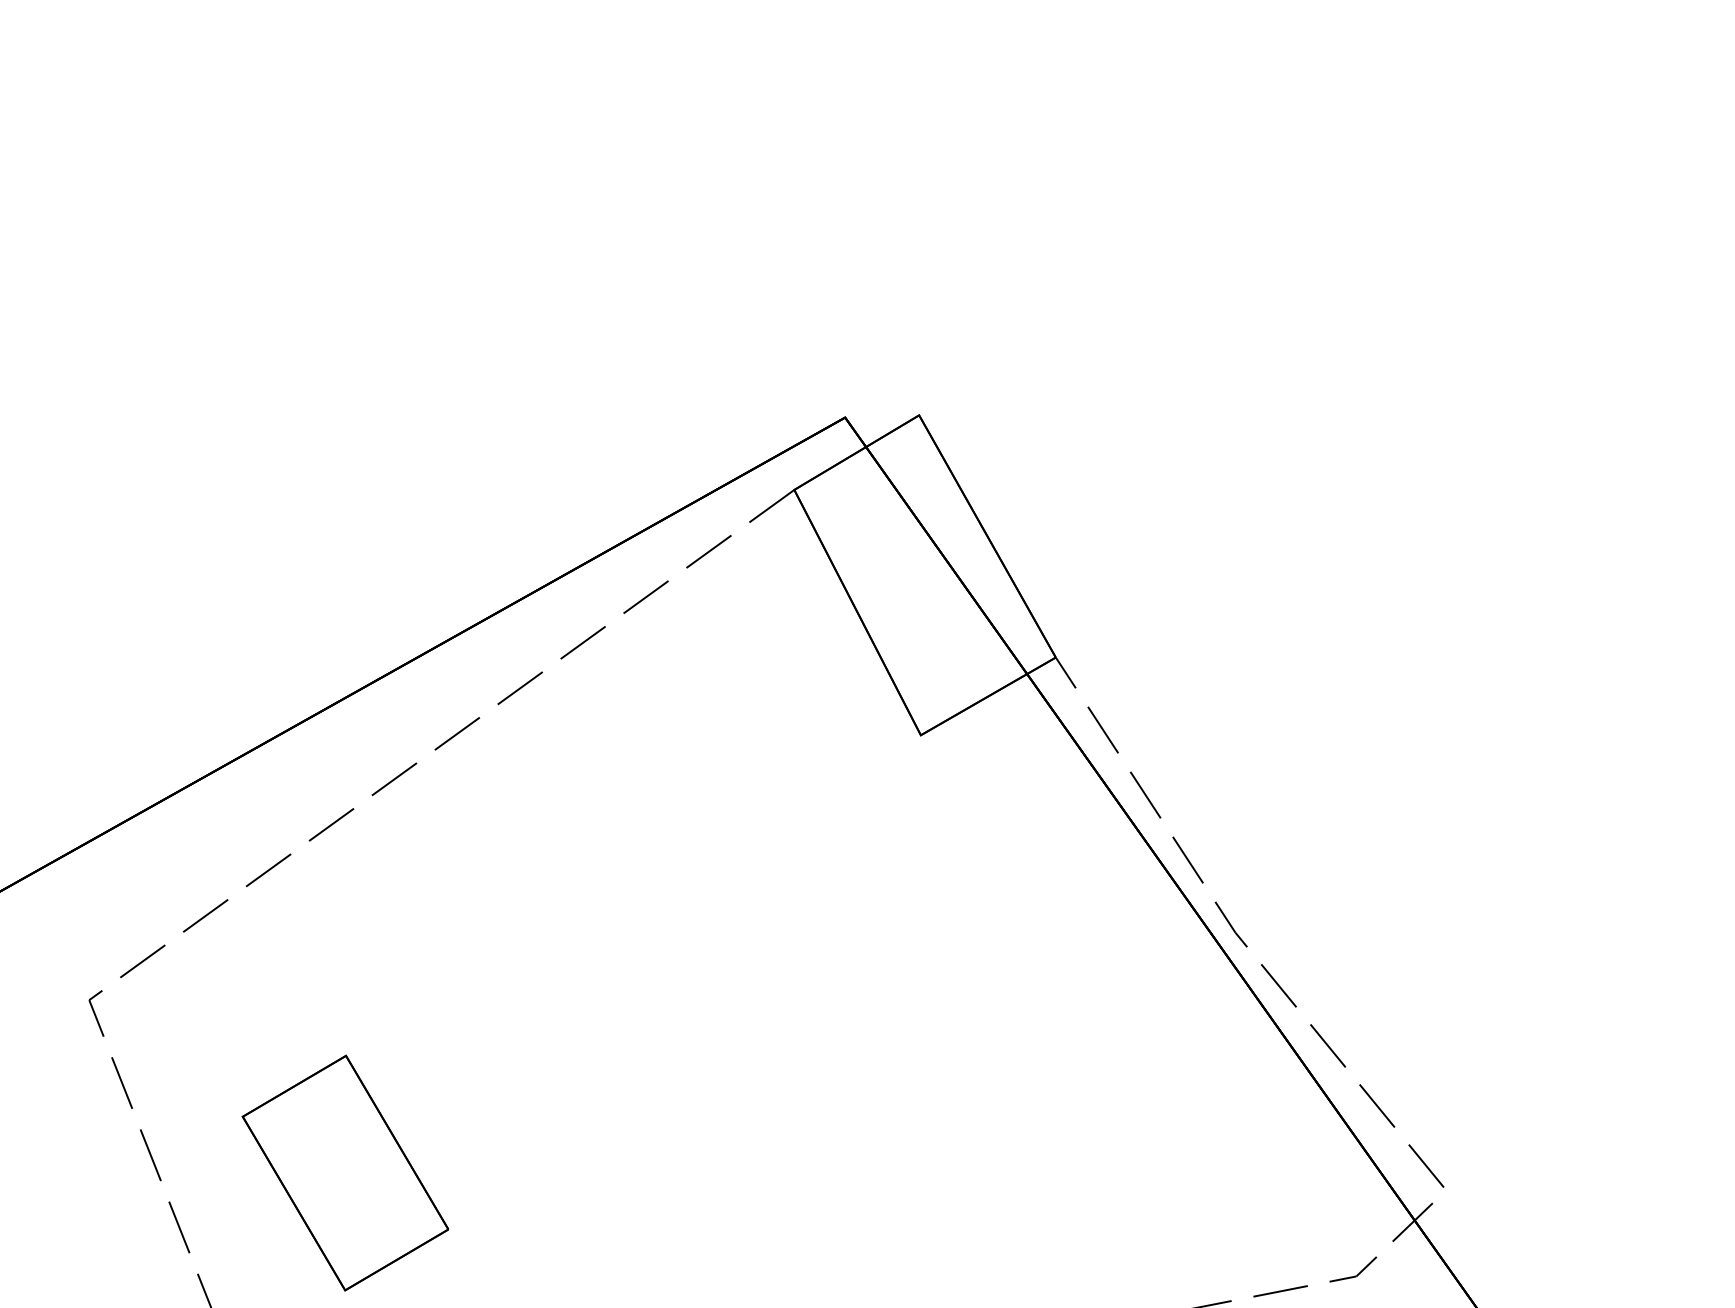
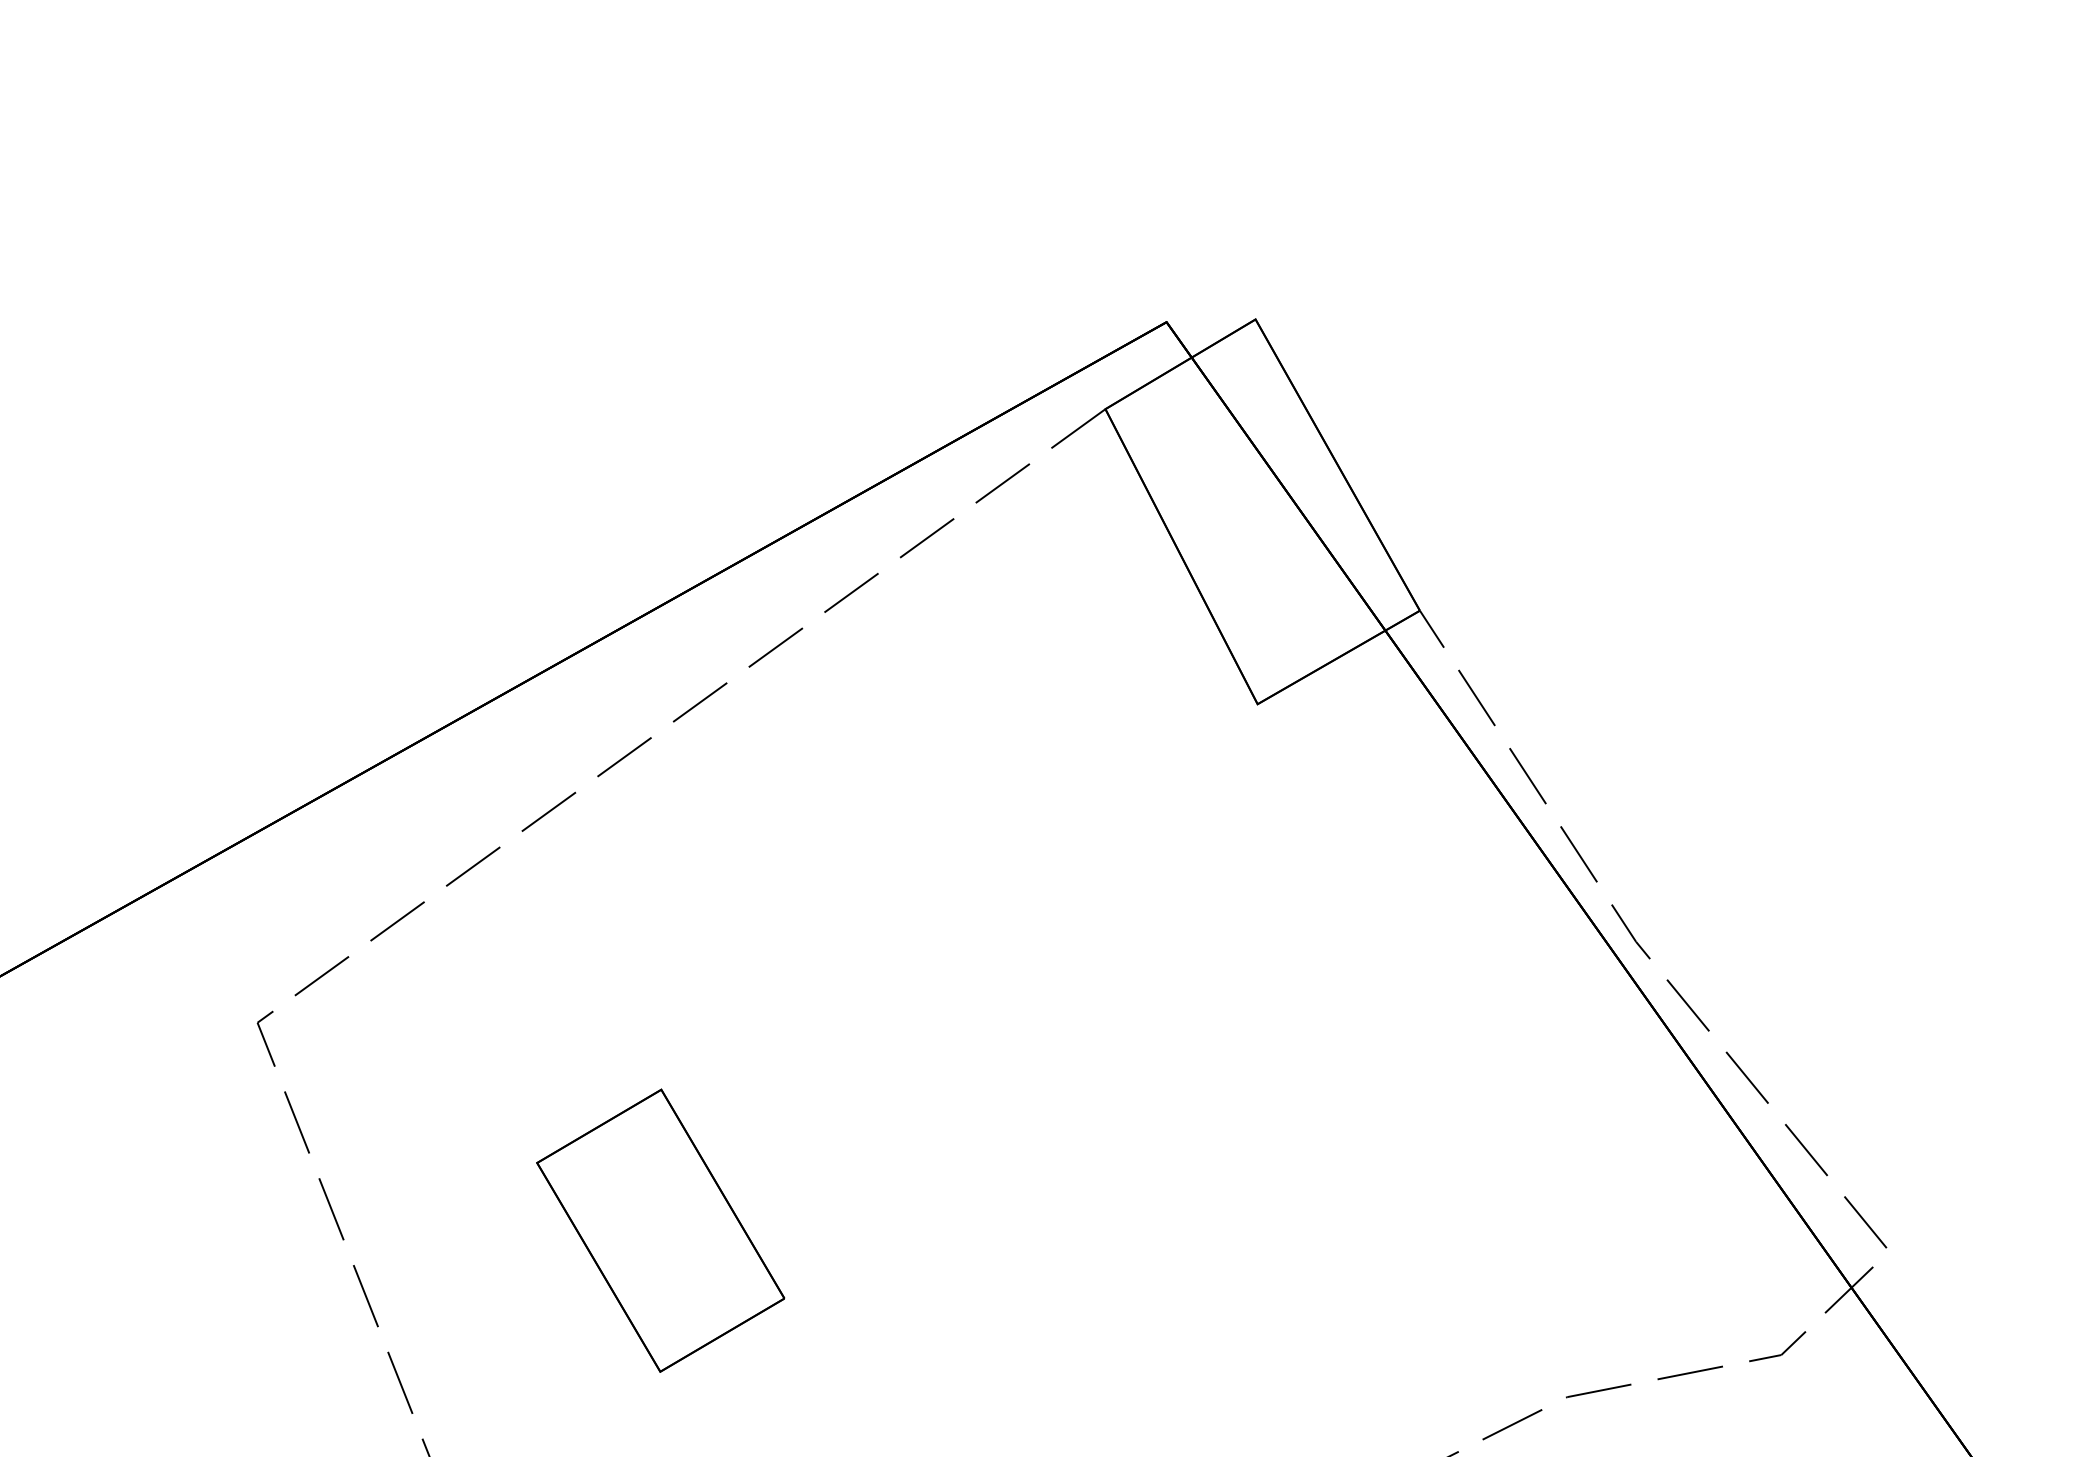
part: (345, 1172) -> (660, 1230), moved

